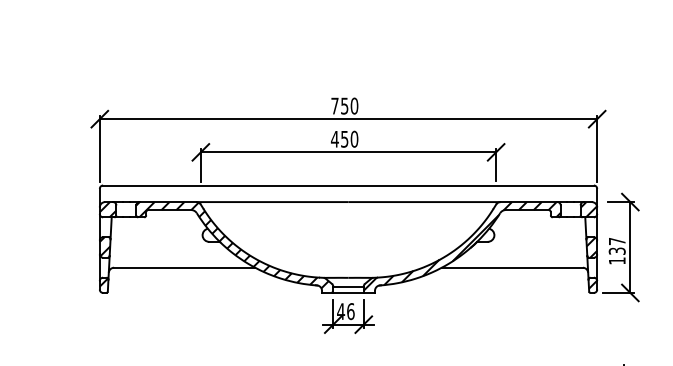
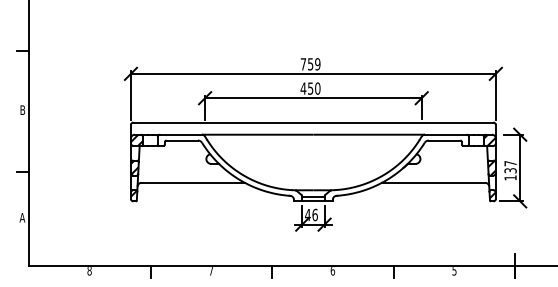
text: (354, 106) -> (317, 64), 750 -> 759
hatch: (461, 245) -> (396, 166), removed
hatch: (234, 246) -> (229, 167), removed

